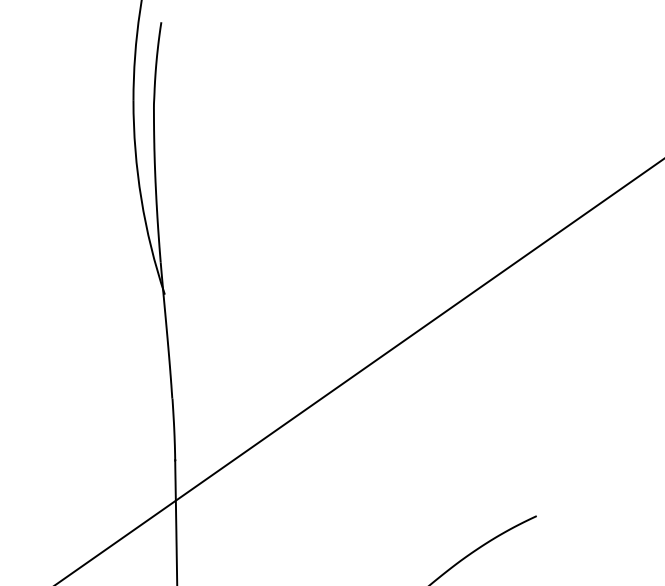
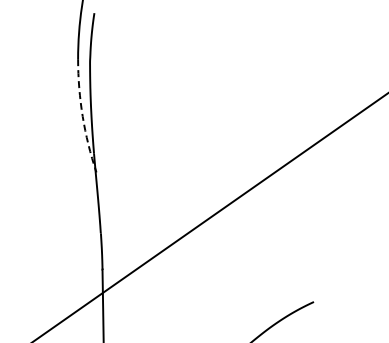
arc: (140, 198) -> (82, 116), solid -> dashed

